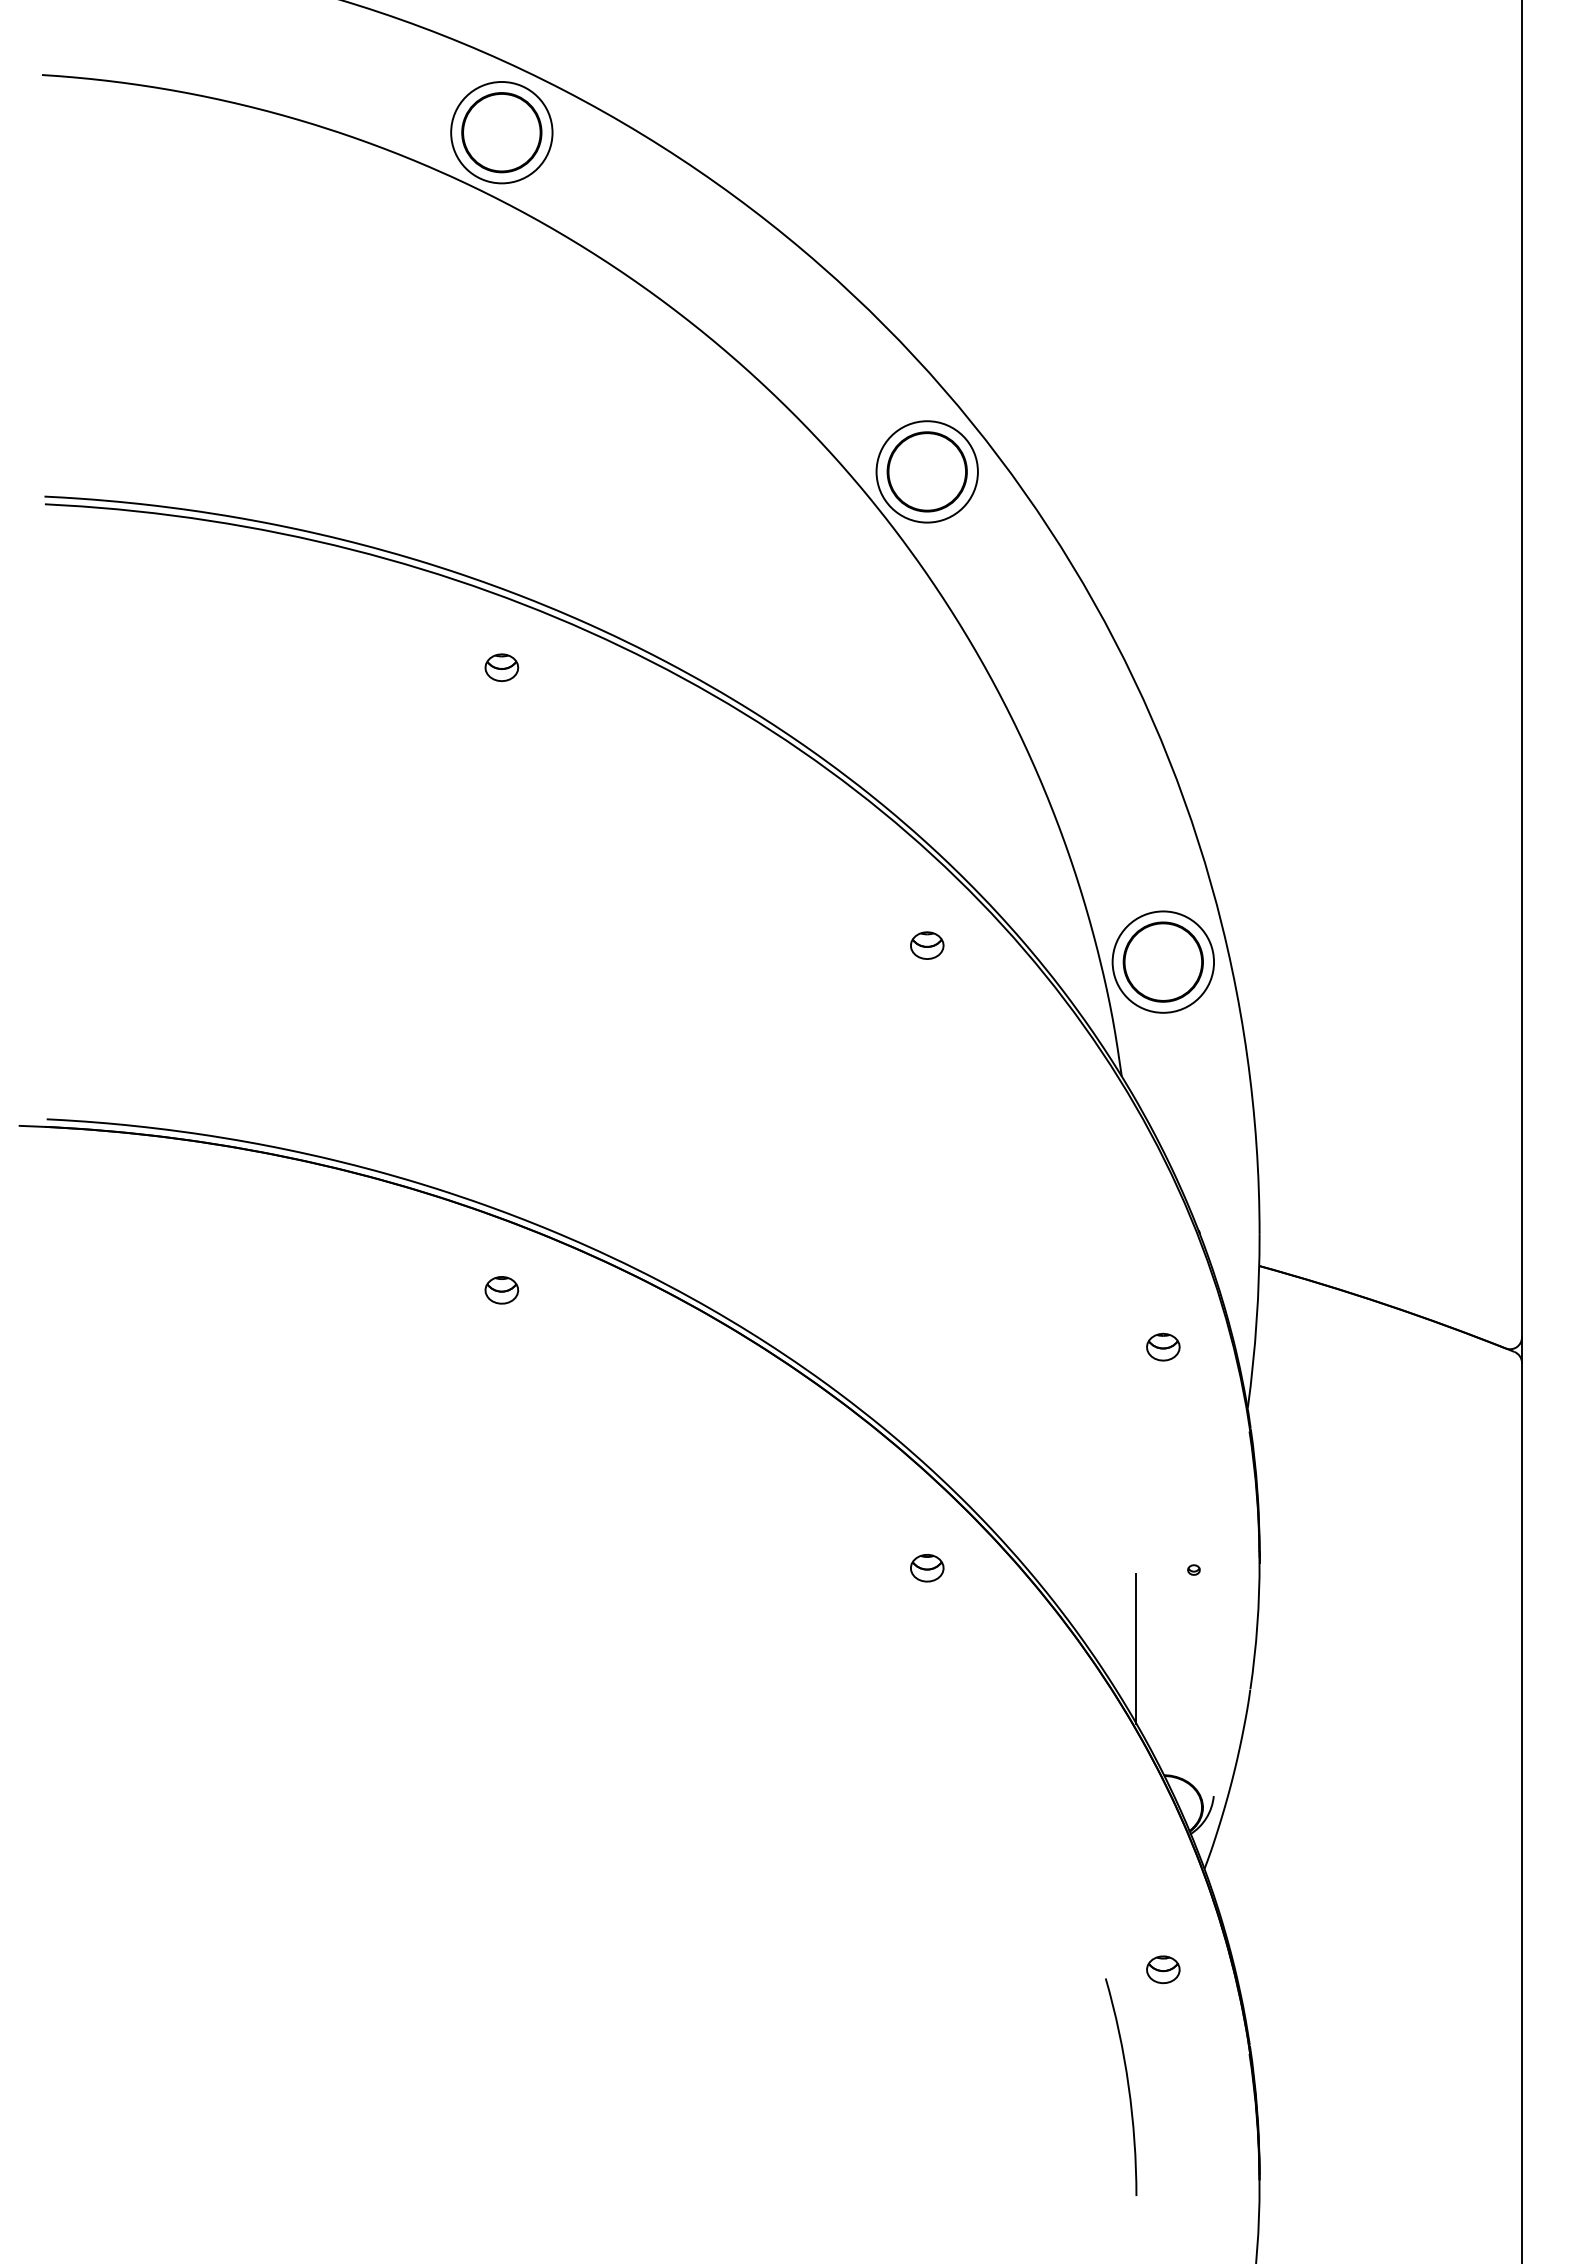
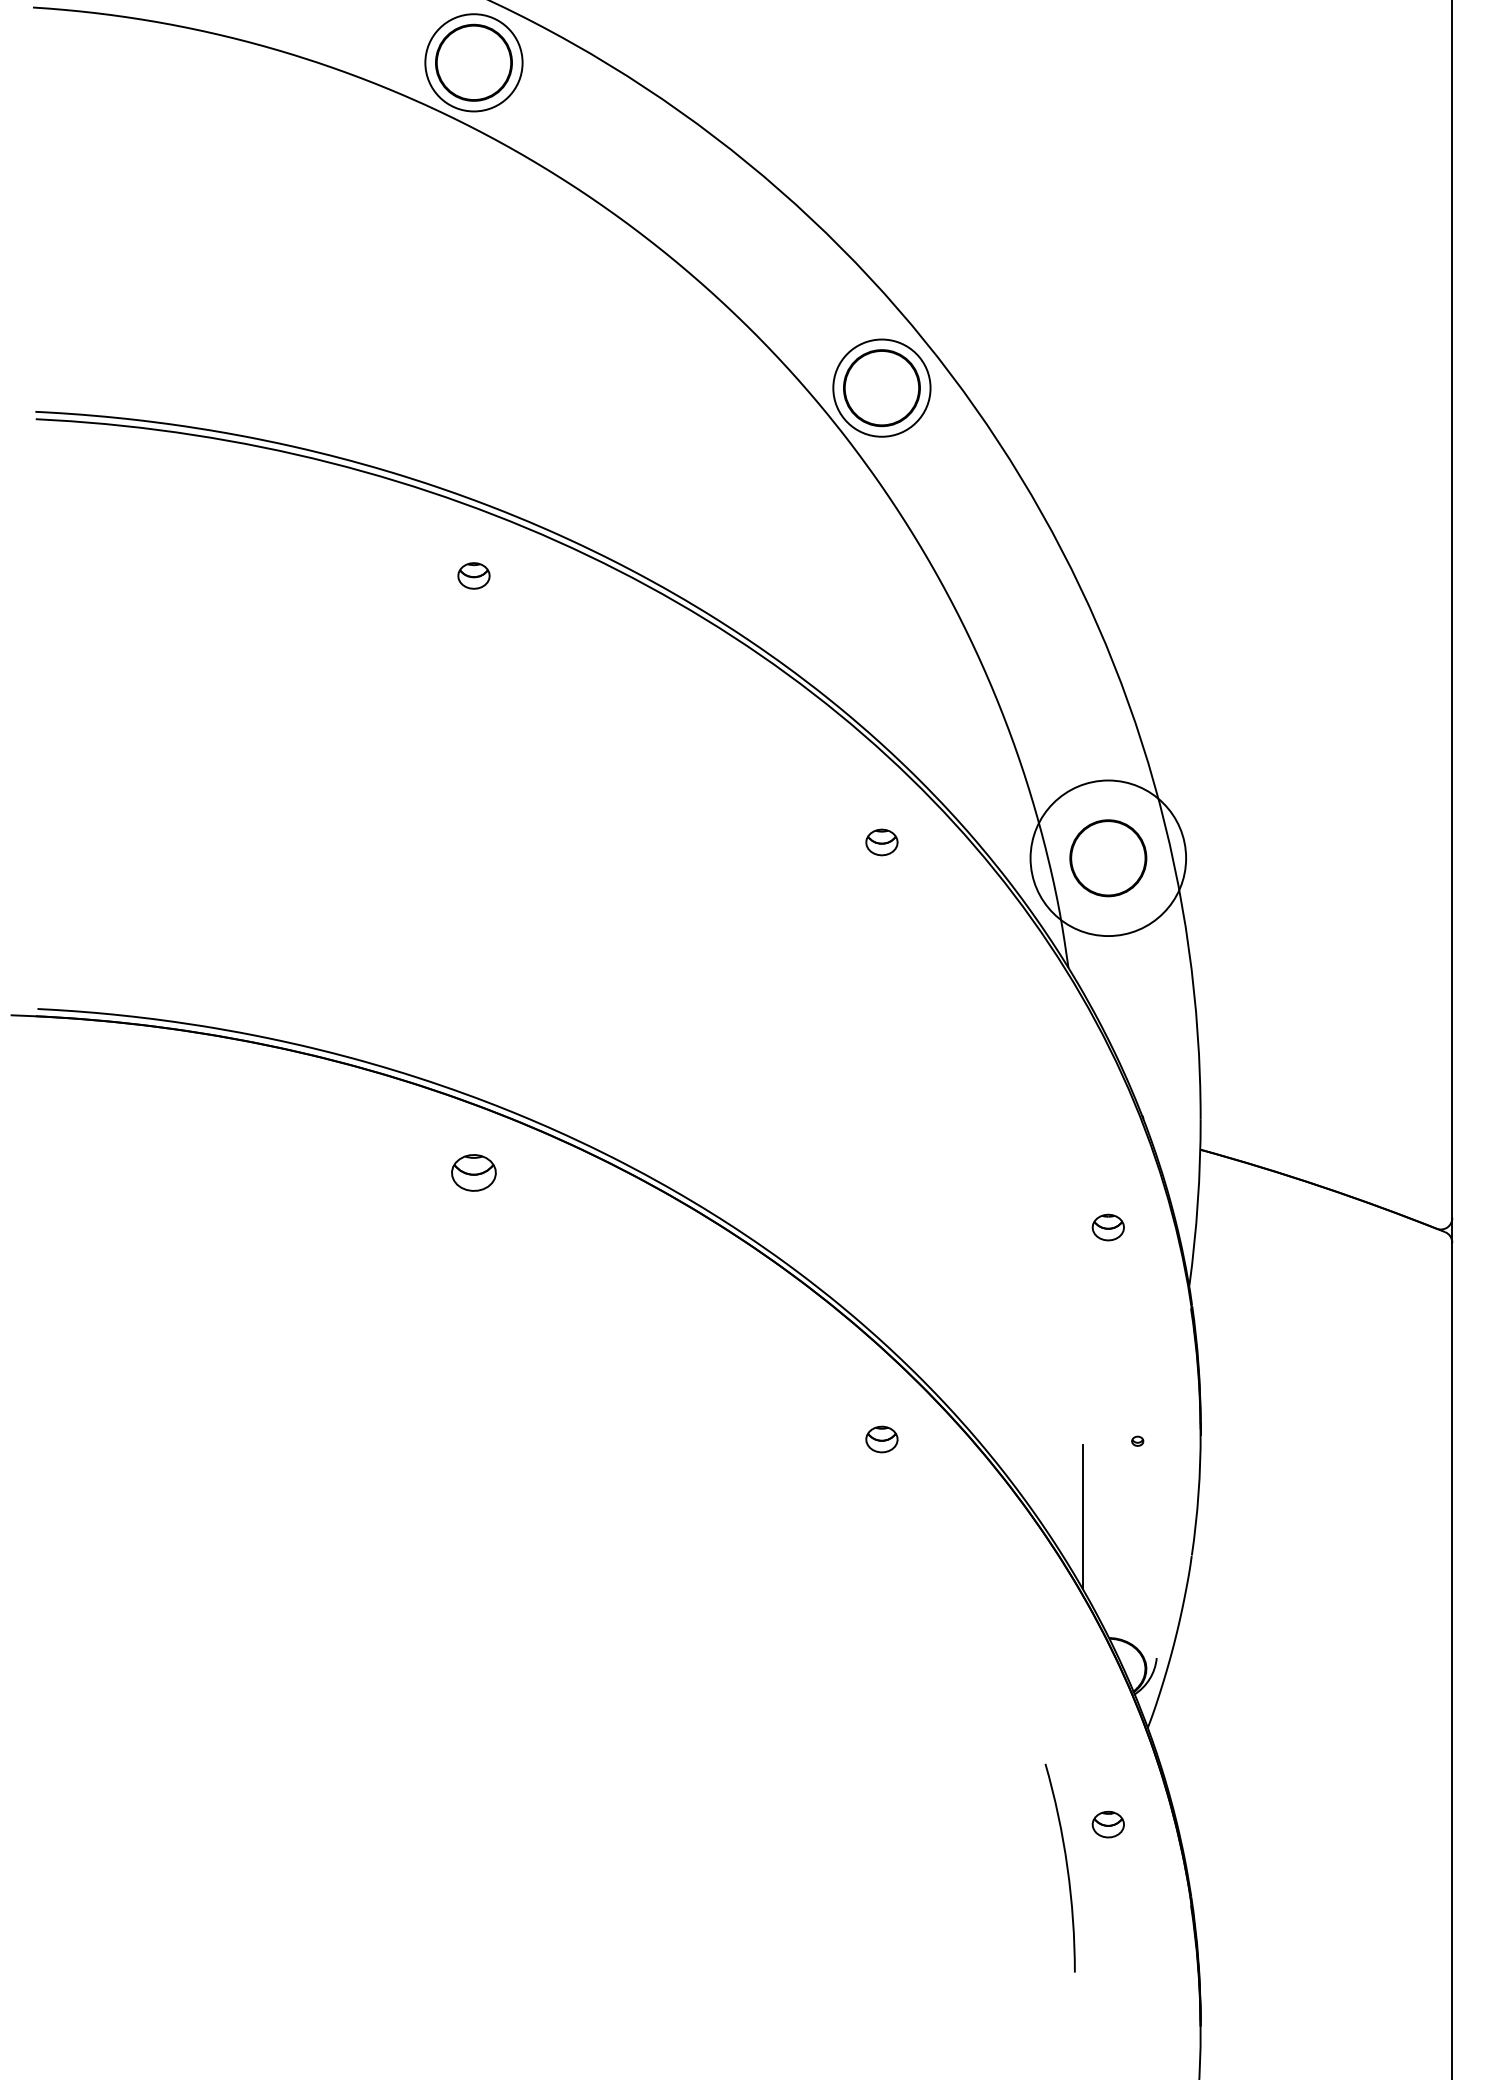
circle: (1163, 961) -> (1108, 857), size x1.6
part: (501, 1290) -> (473, 1173), size x1.4
arc: (1127, 2086) -> (1066, 1867), moved

